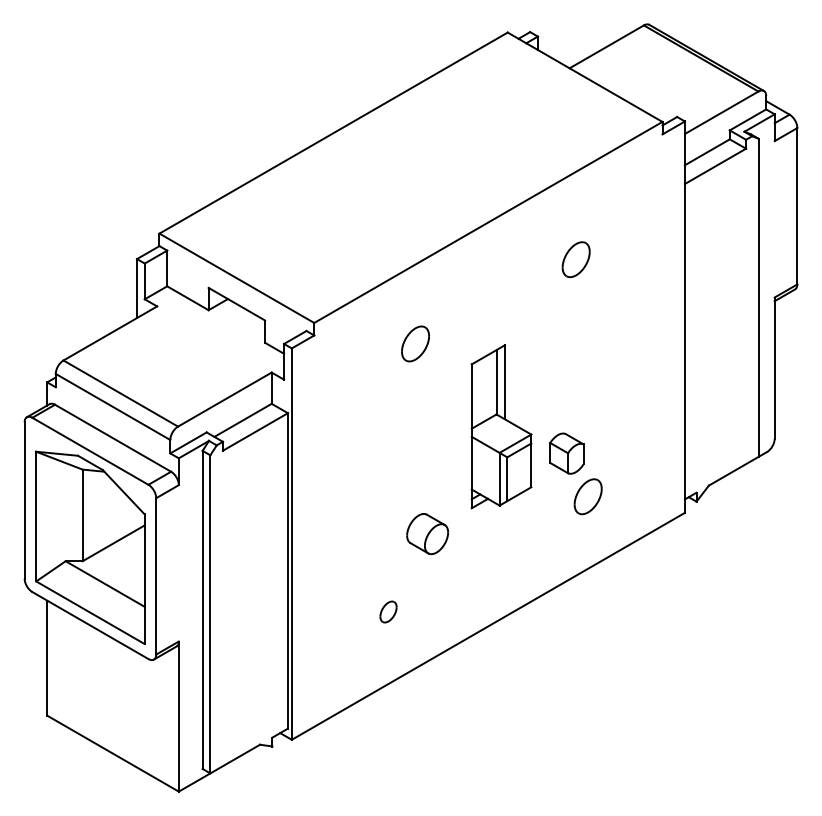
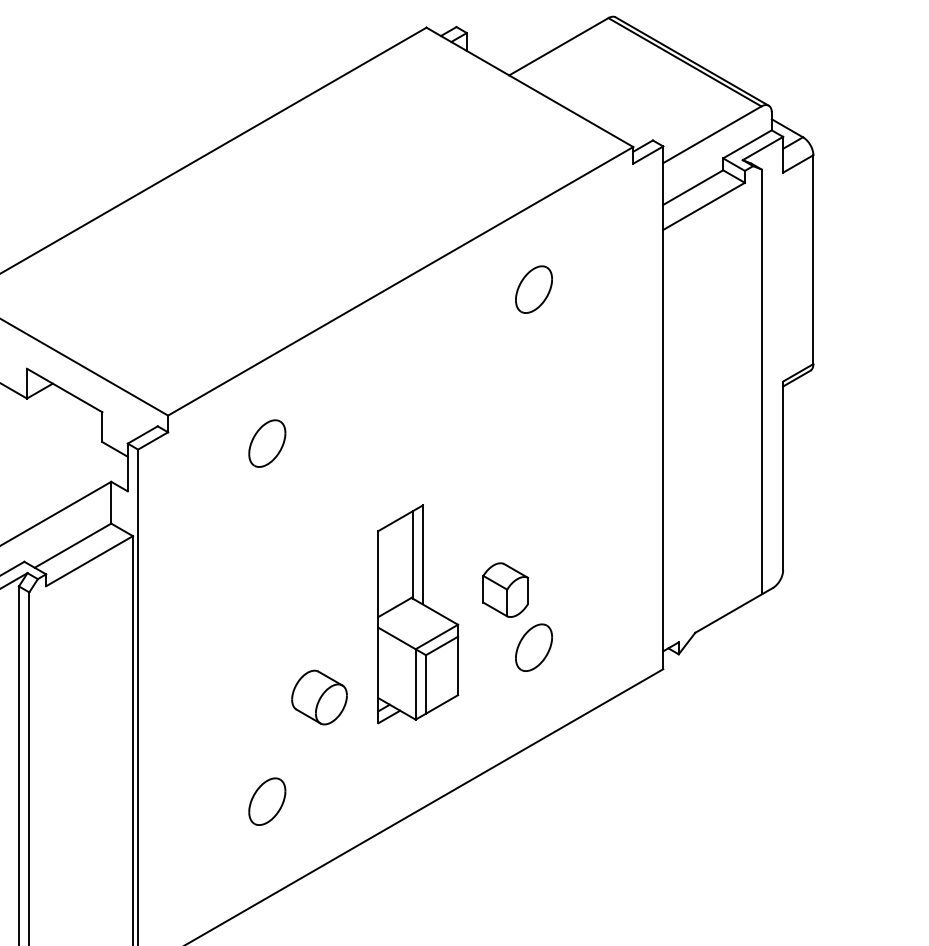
part: (575, 259) -> (533, 289), moved
part: (415, 343) -> (267, 443), moved
part: (501, 426) -> (418, 613), moved
part: (388, 611) -> (267, 801), size x1.67

